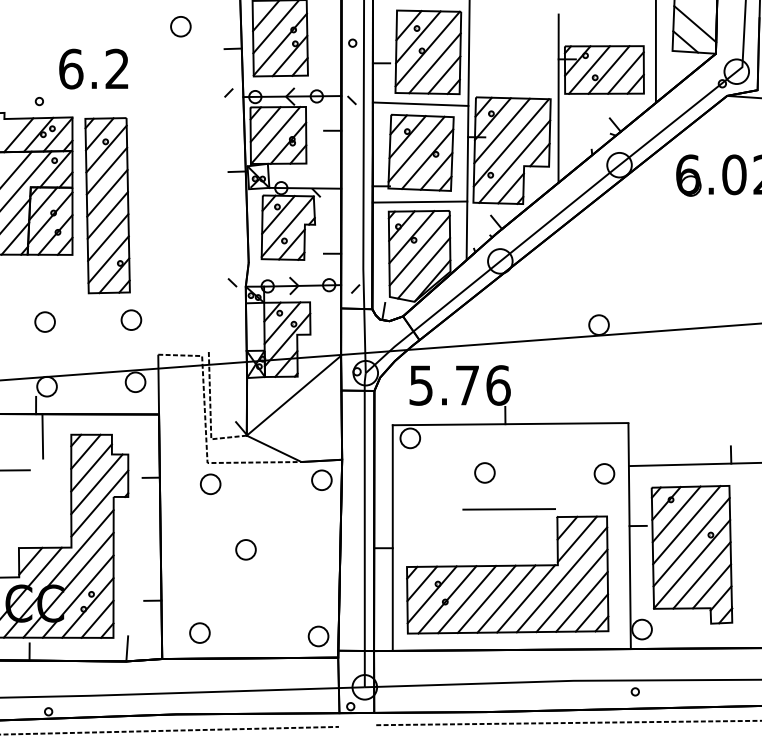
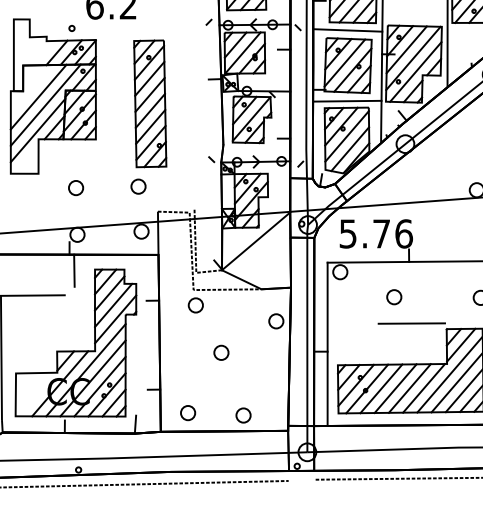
part: (107, 205) -> (150, 103), moved
part: (321, 479) -> (276, 320), moved
part: (318, 636) -> (243, 415), moved

